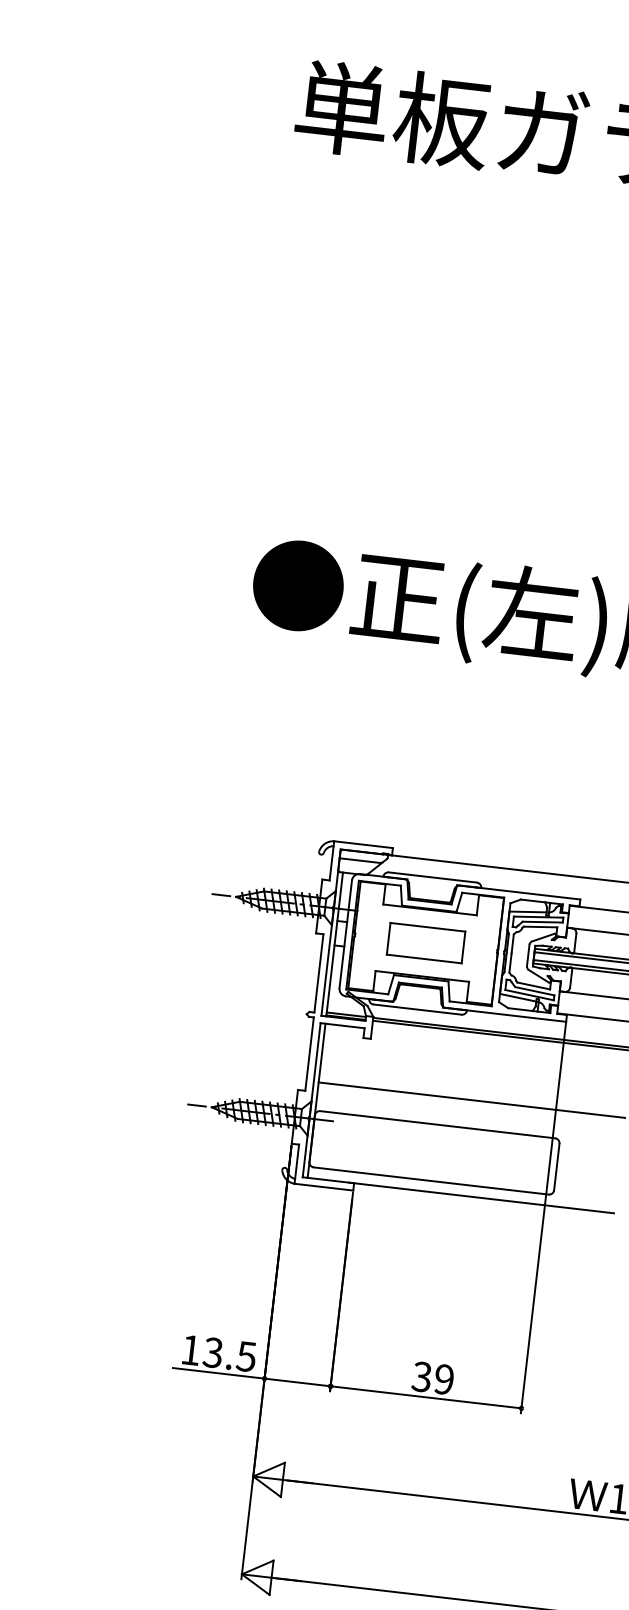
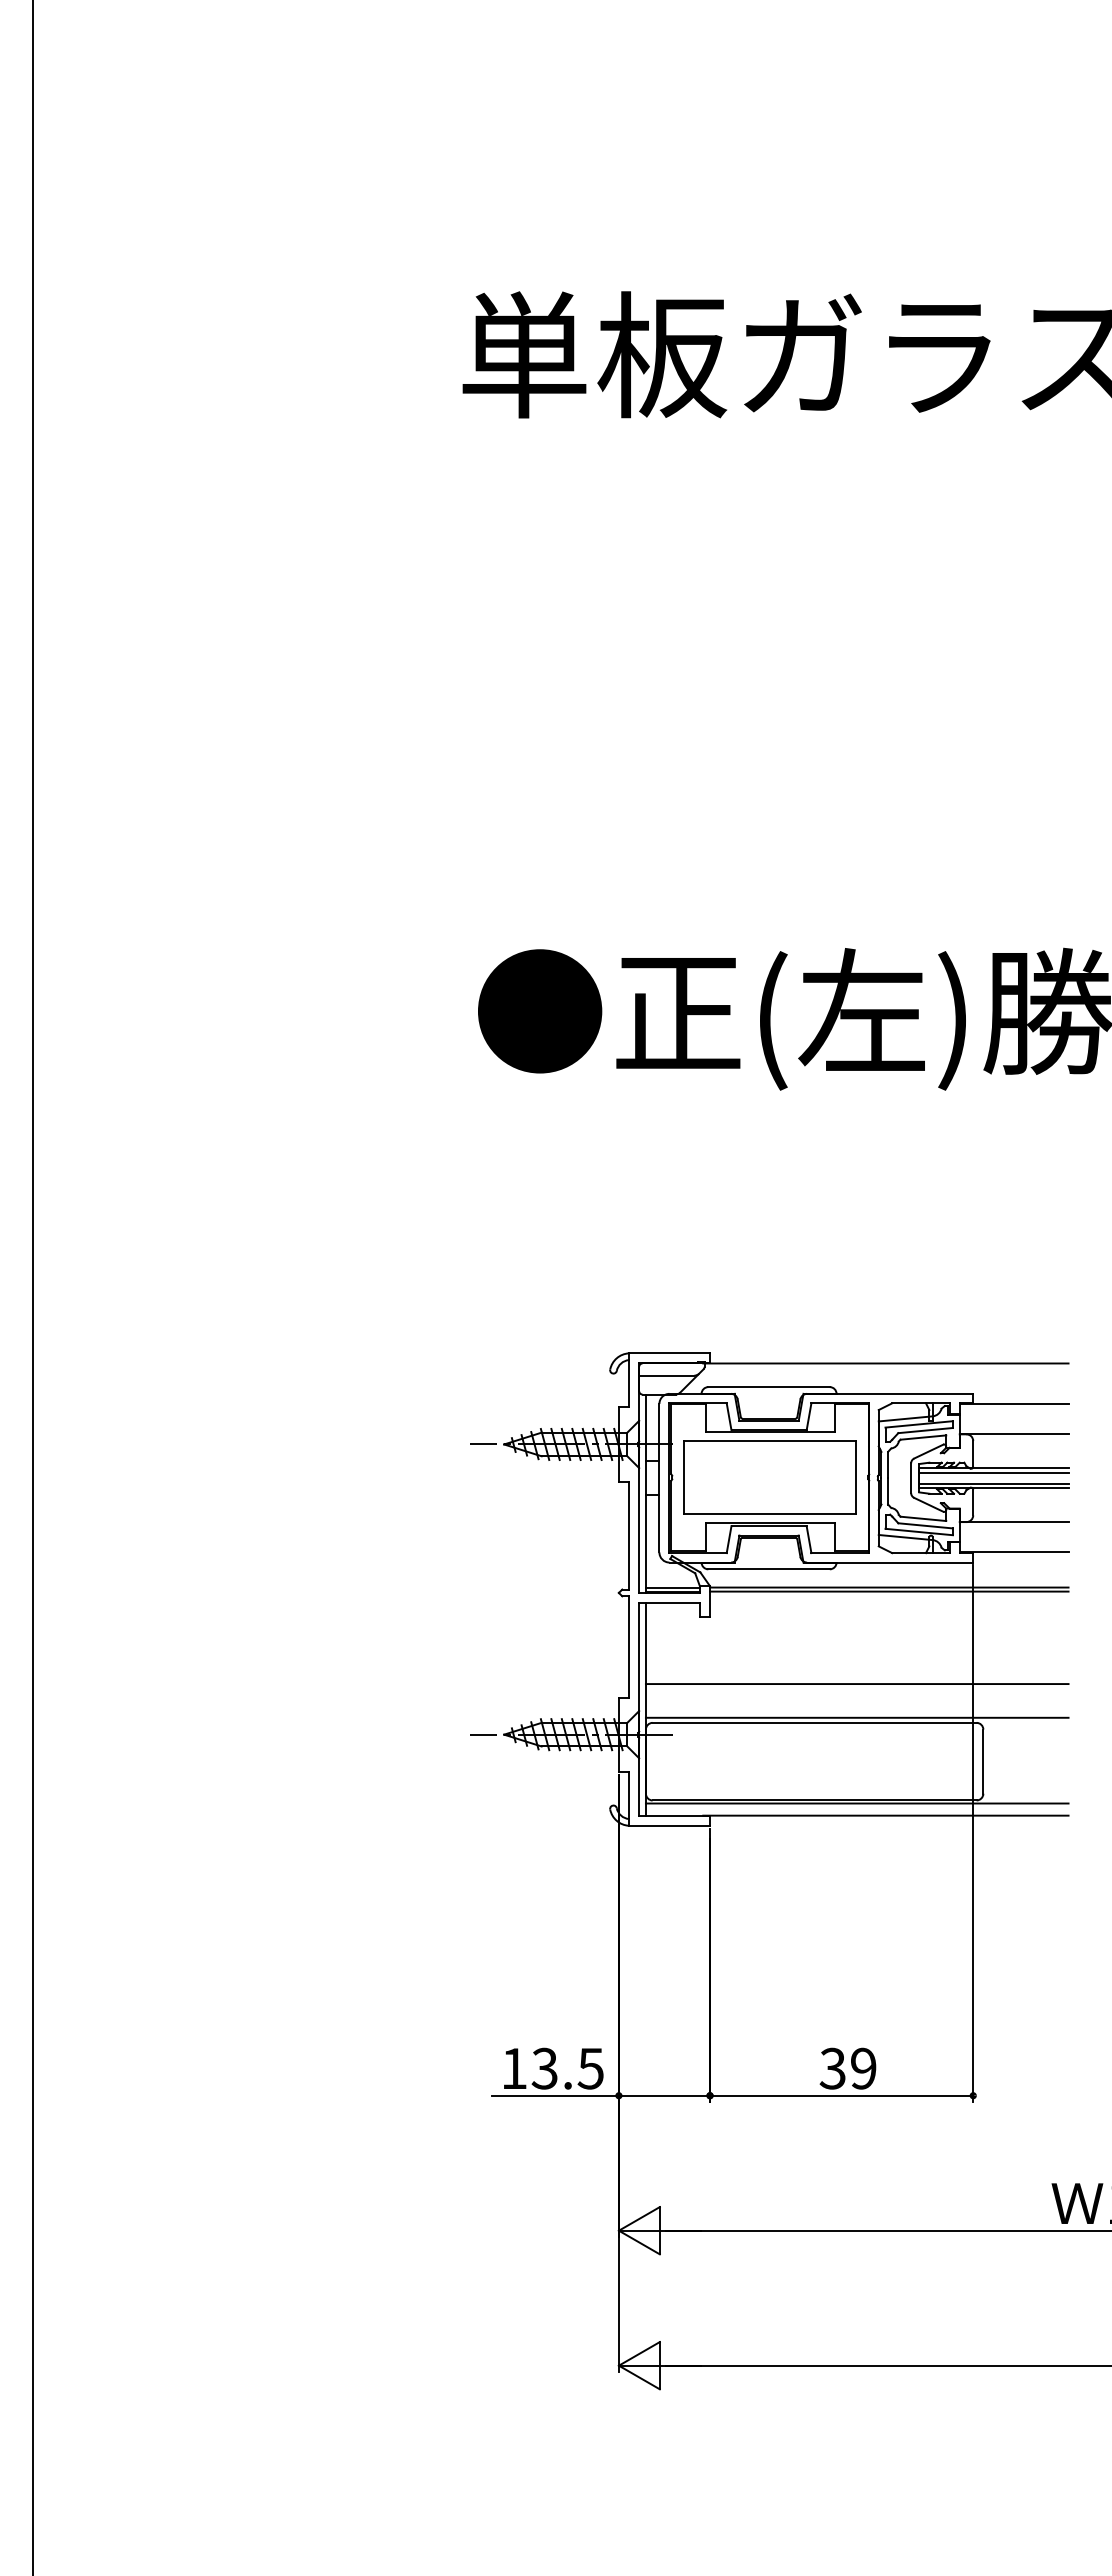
part: (425, 943) -> (769, 1477), size x1.67
line: (468, 1124) -> (856, 1717), added
line: (461, 1186) -> (856, 1803), added

